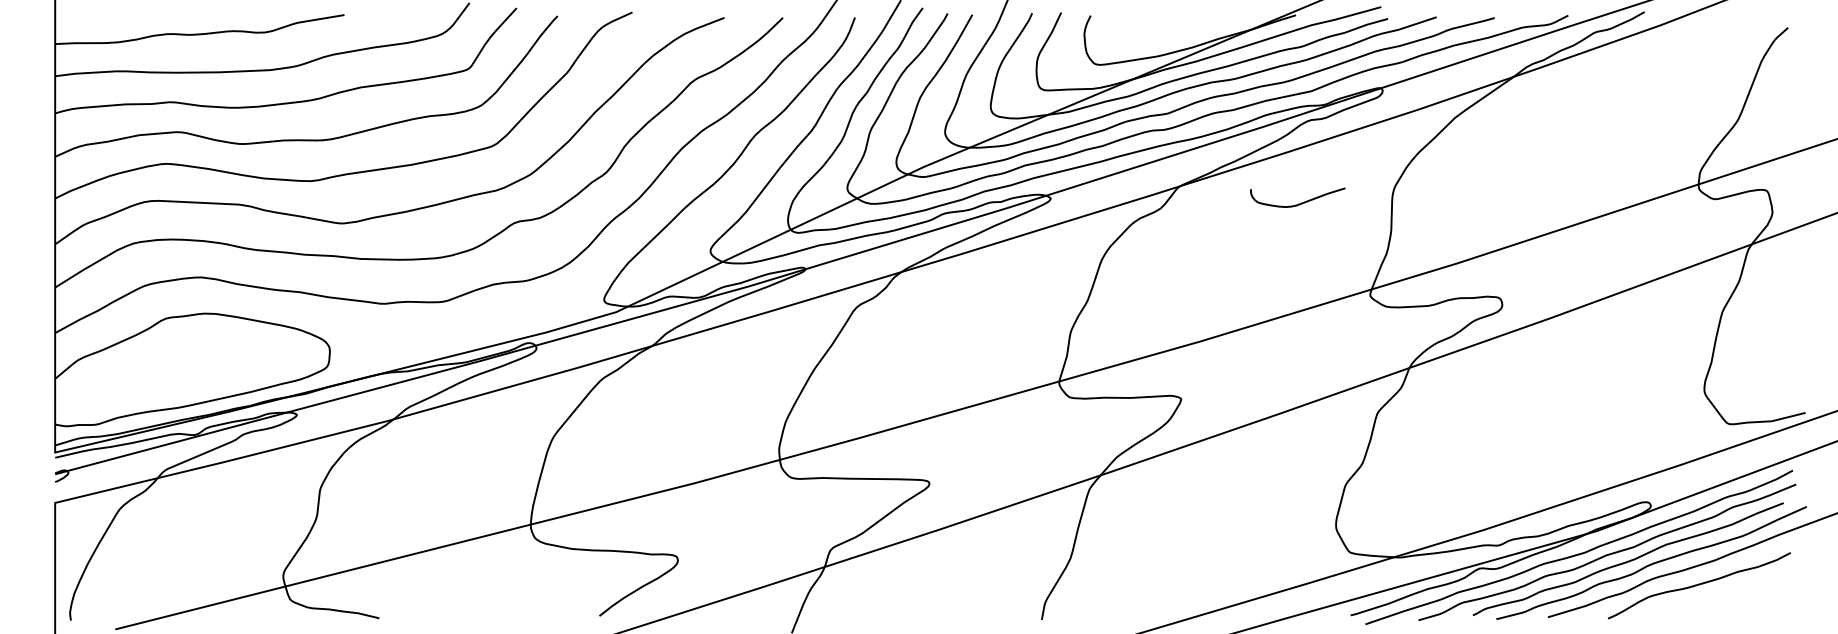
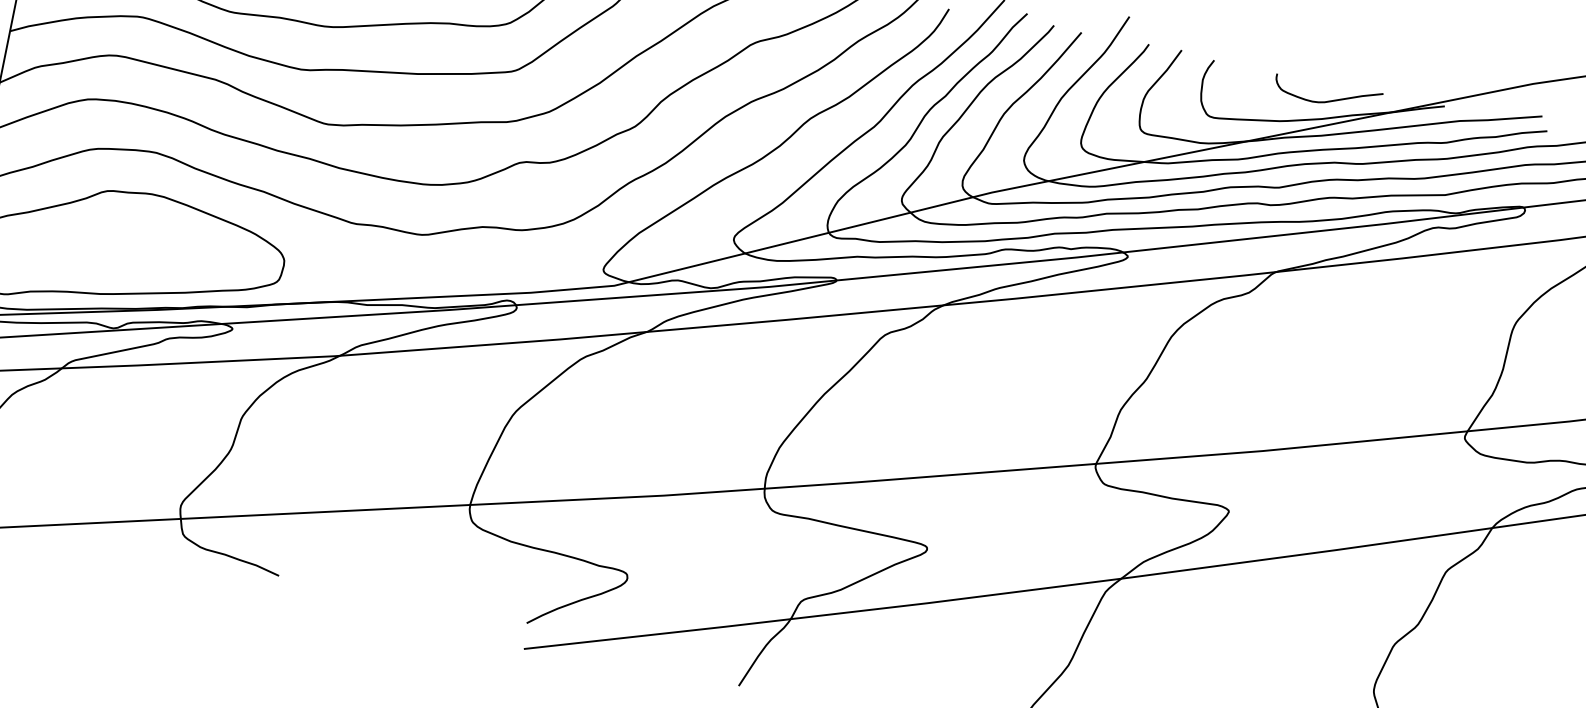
curve: (1298, 203) -> (1327, 100), moved

